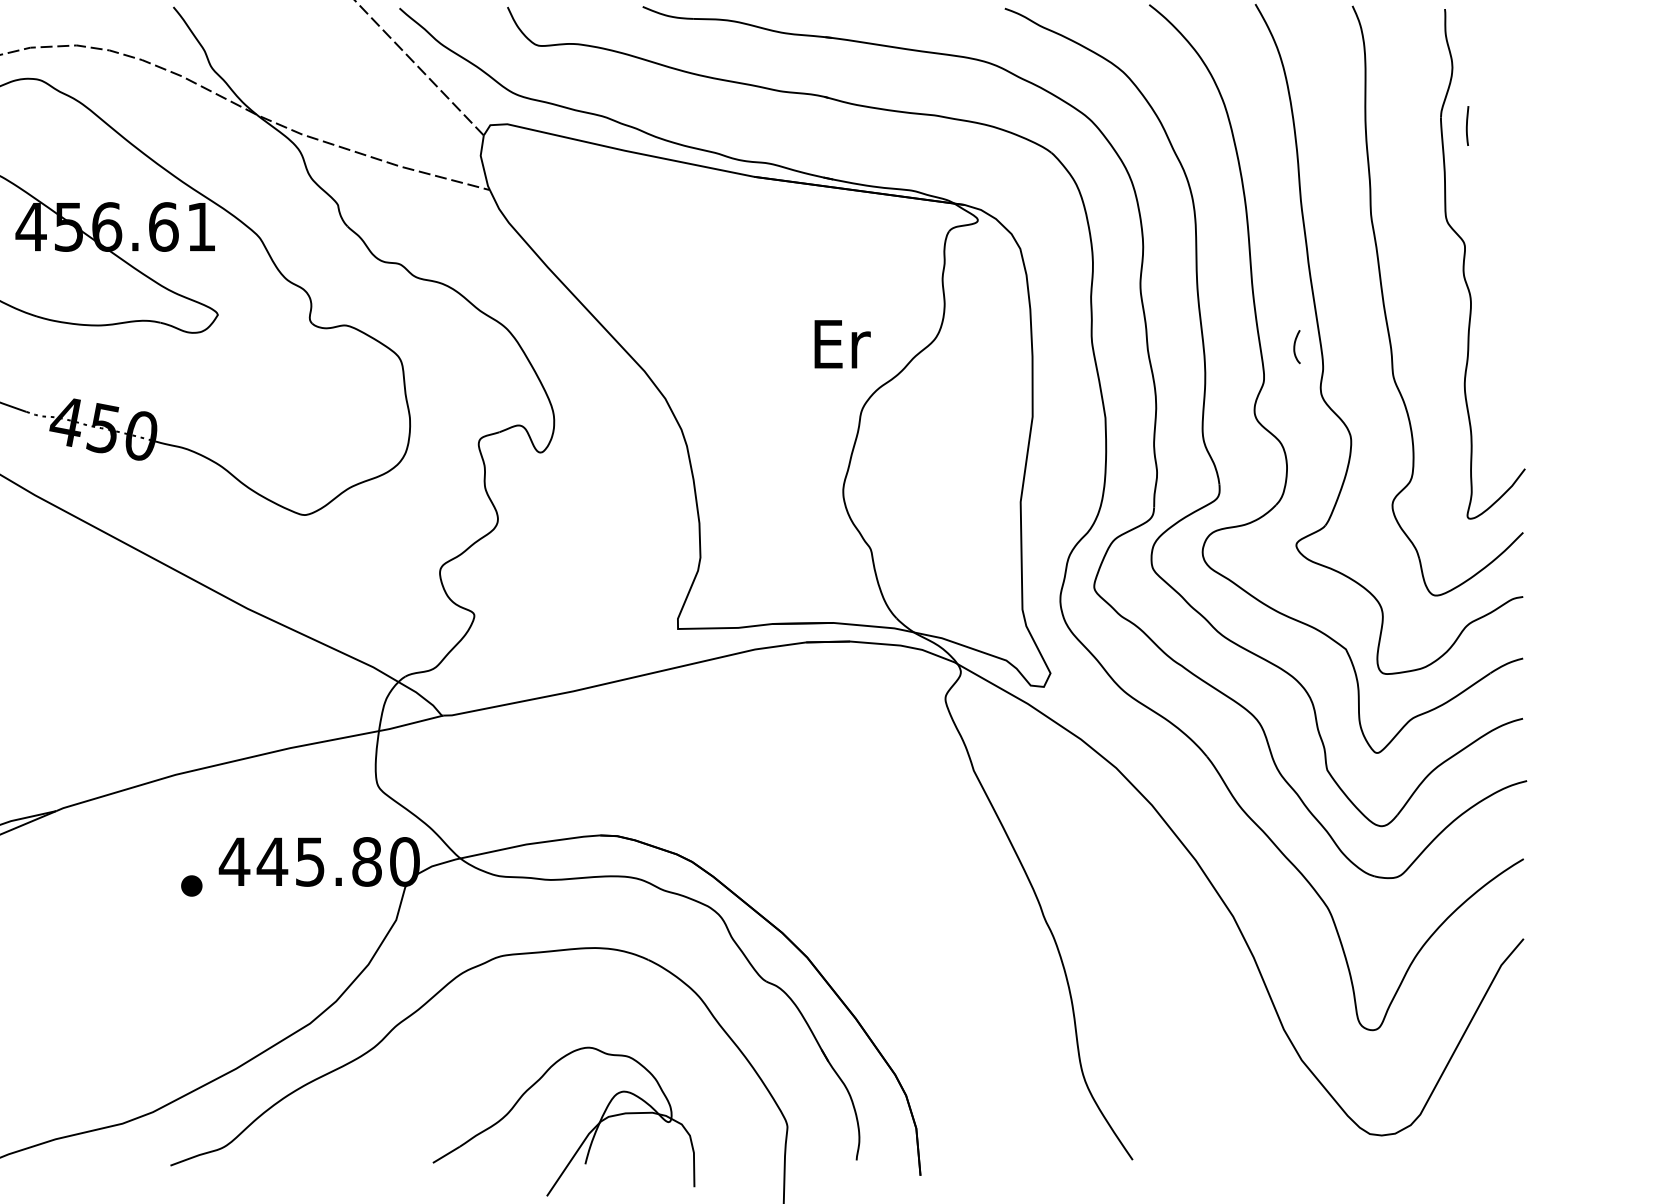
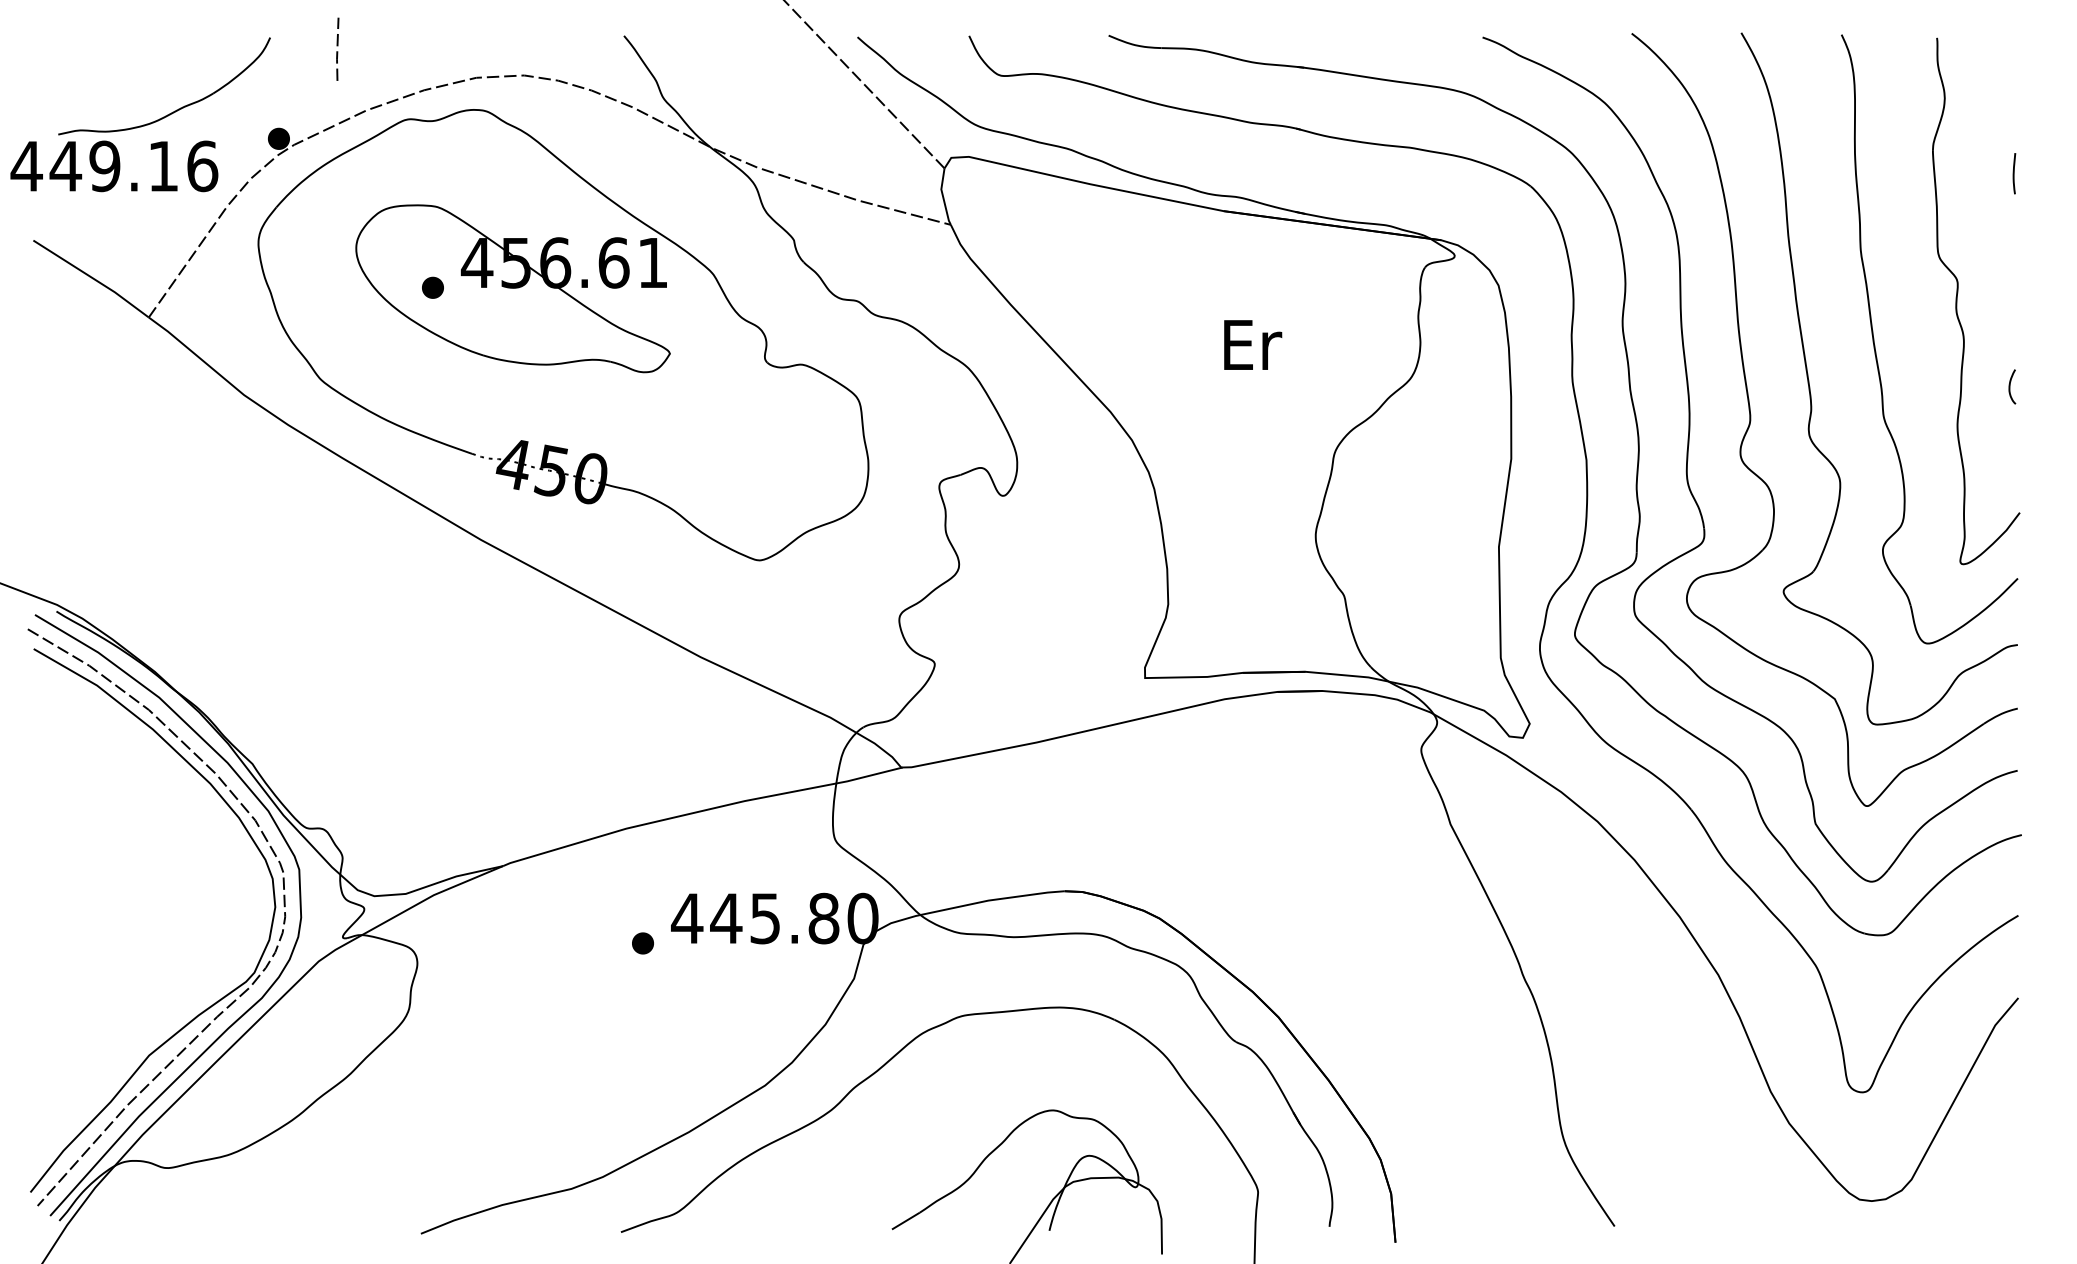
curve: (1467, 125) -> (2014, 173), moved
text: (843, 343) -> (1253, 344), moved
curve: (1295, 346) -> (2010, 386), moved

